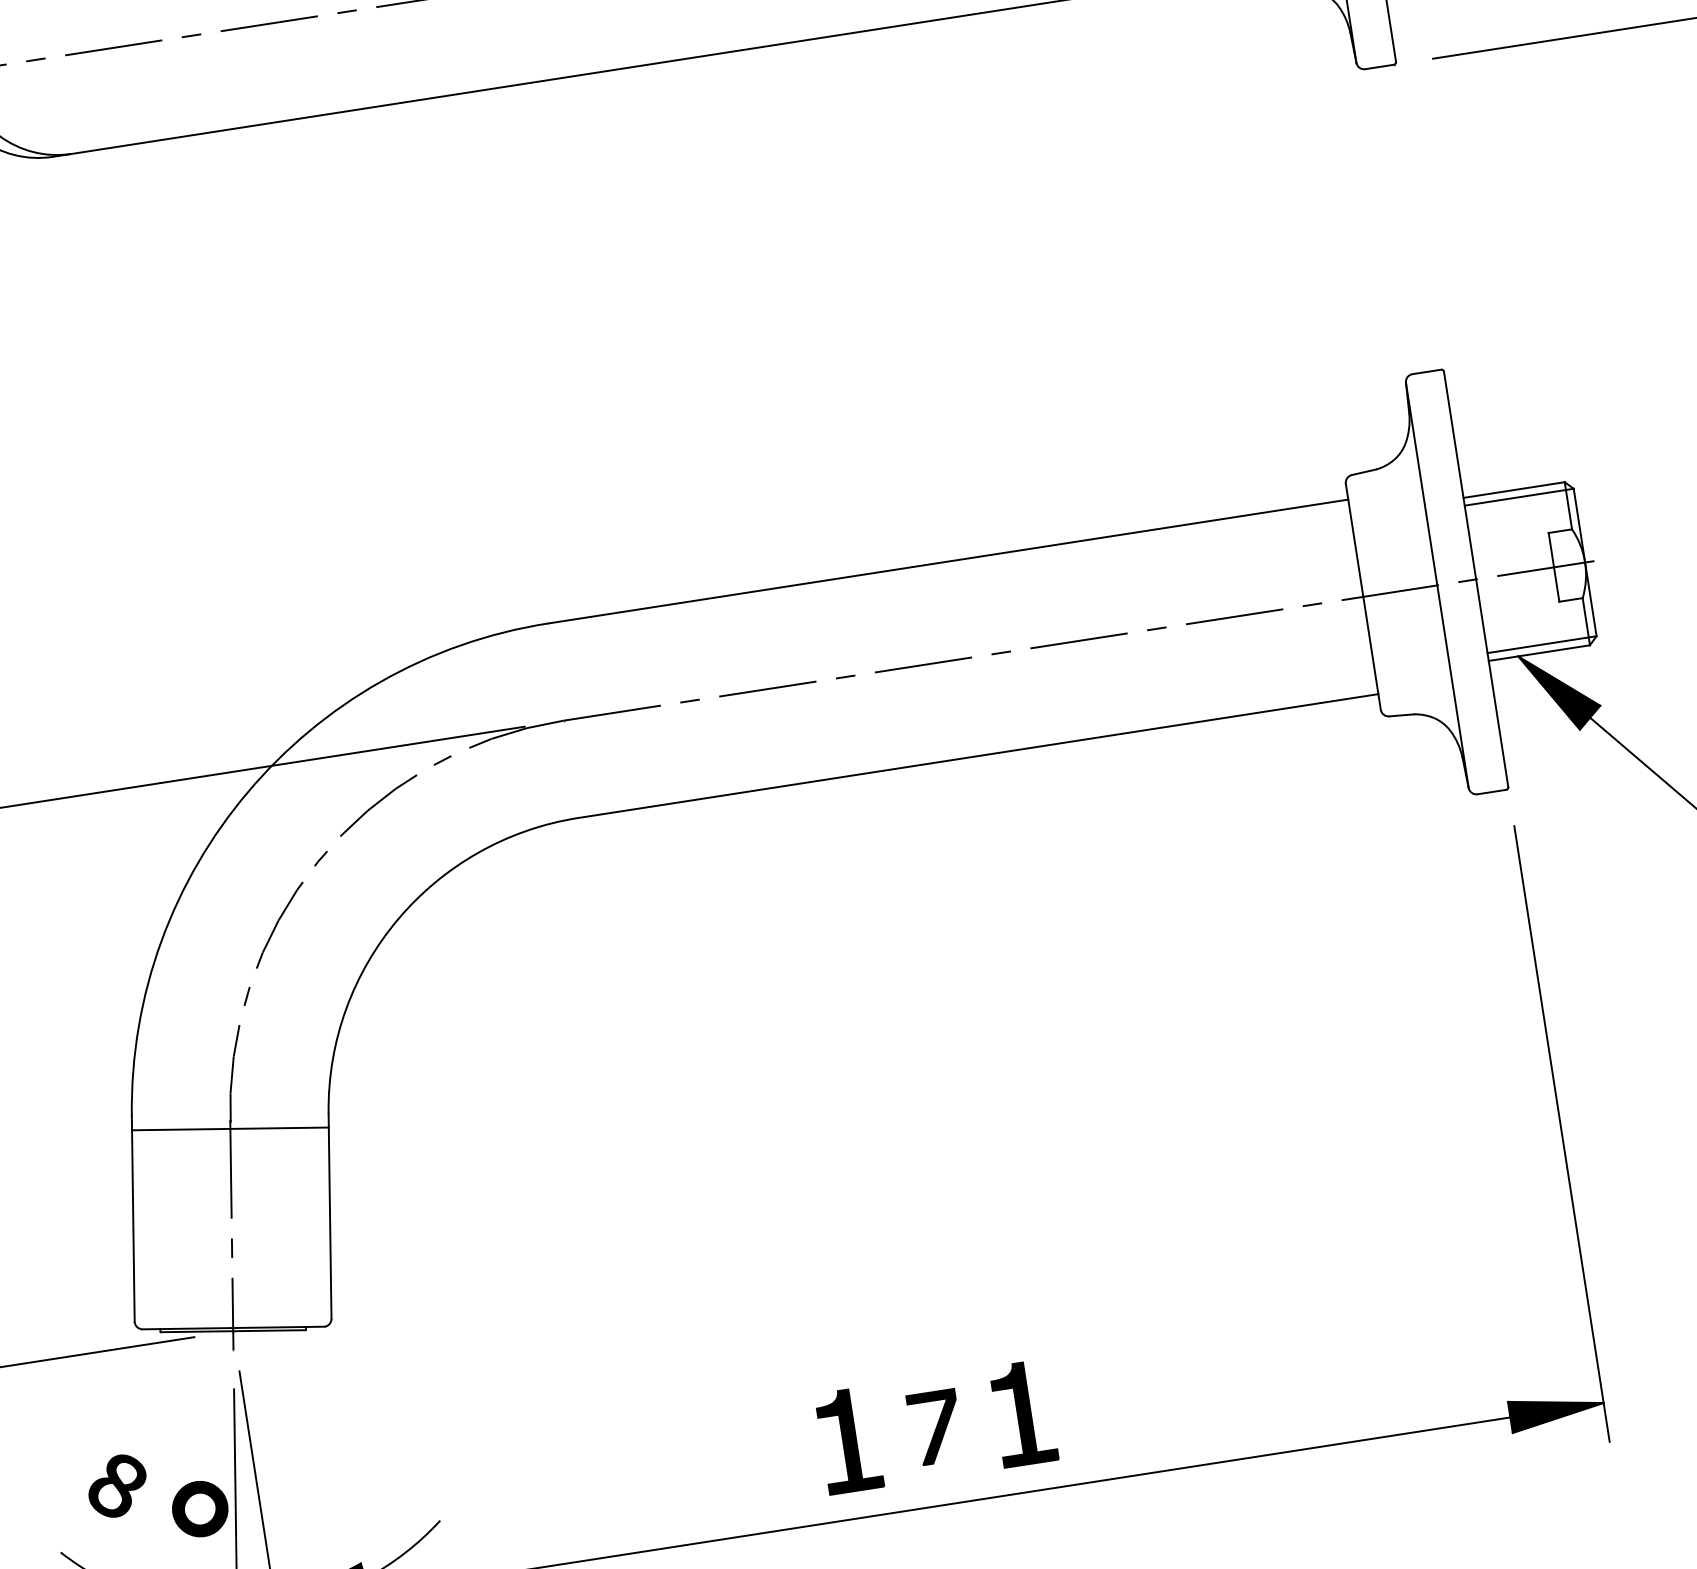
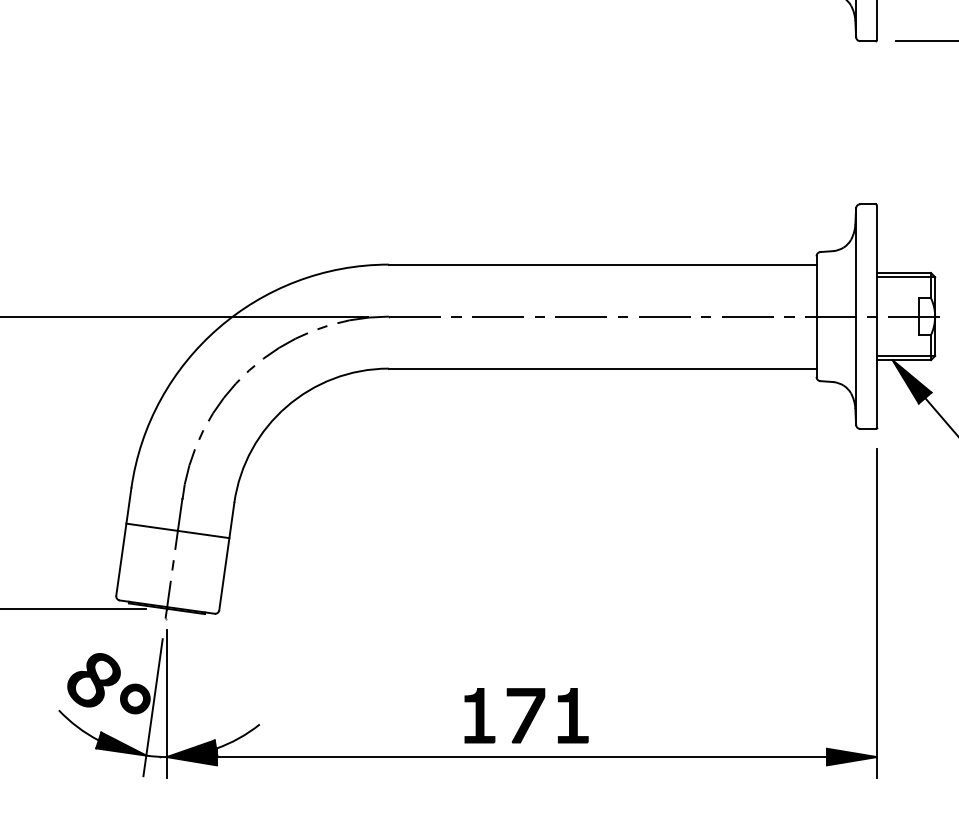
line: (229, 1128) -> (177, 530), moved
part: (934, 1427) -> (525, 715), size x1.43
part: (116, 1486) -> (93, 680), size x1.67

